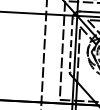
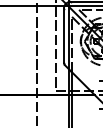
line: (70, 44) -> (63, 35), dashed -> solid

